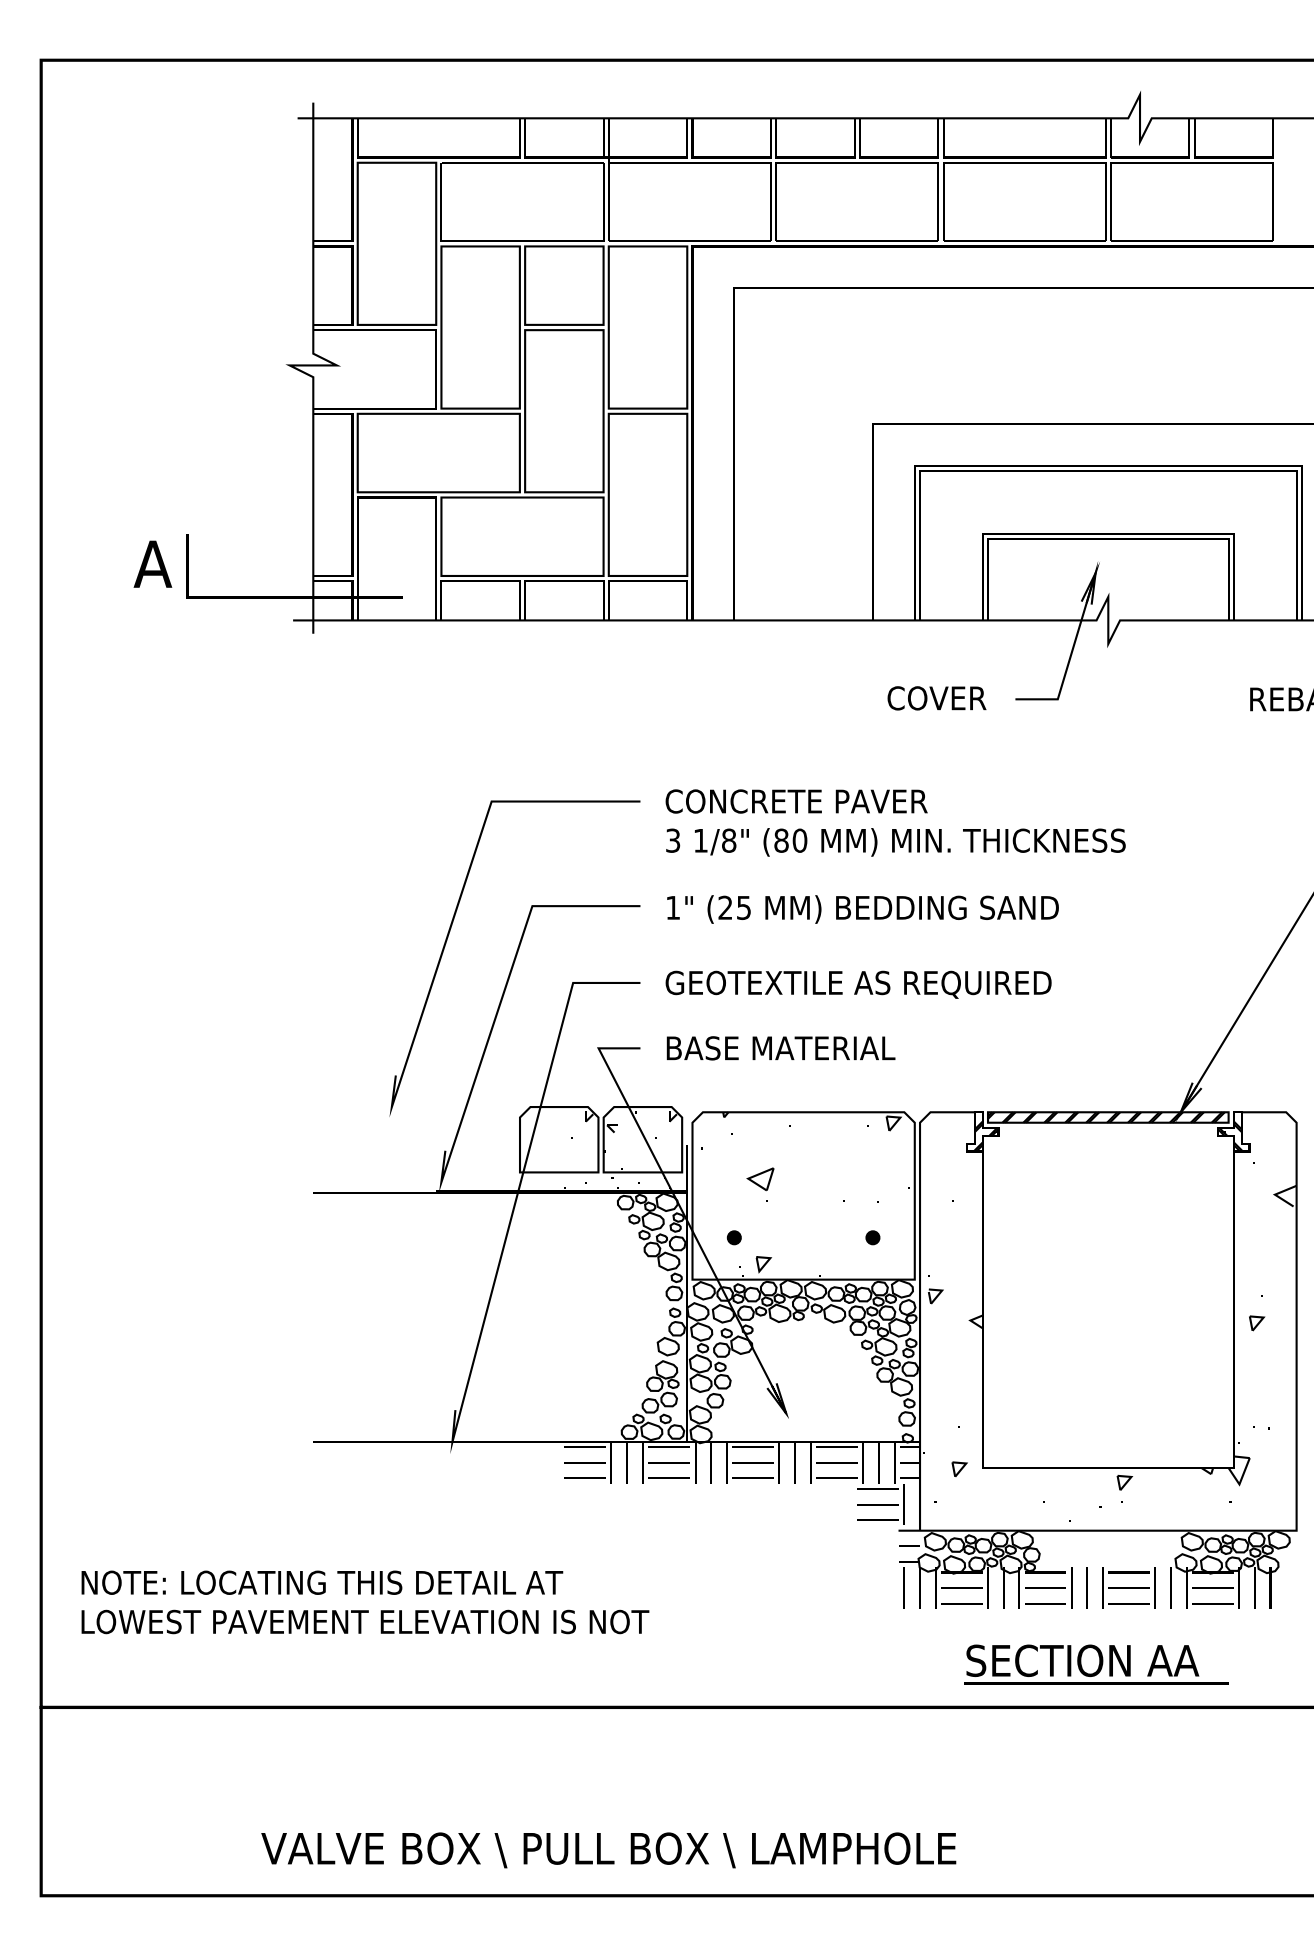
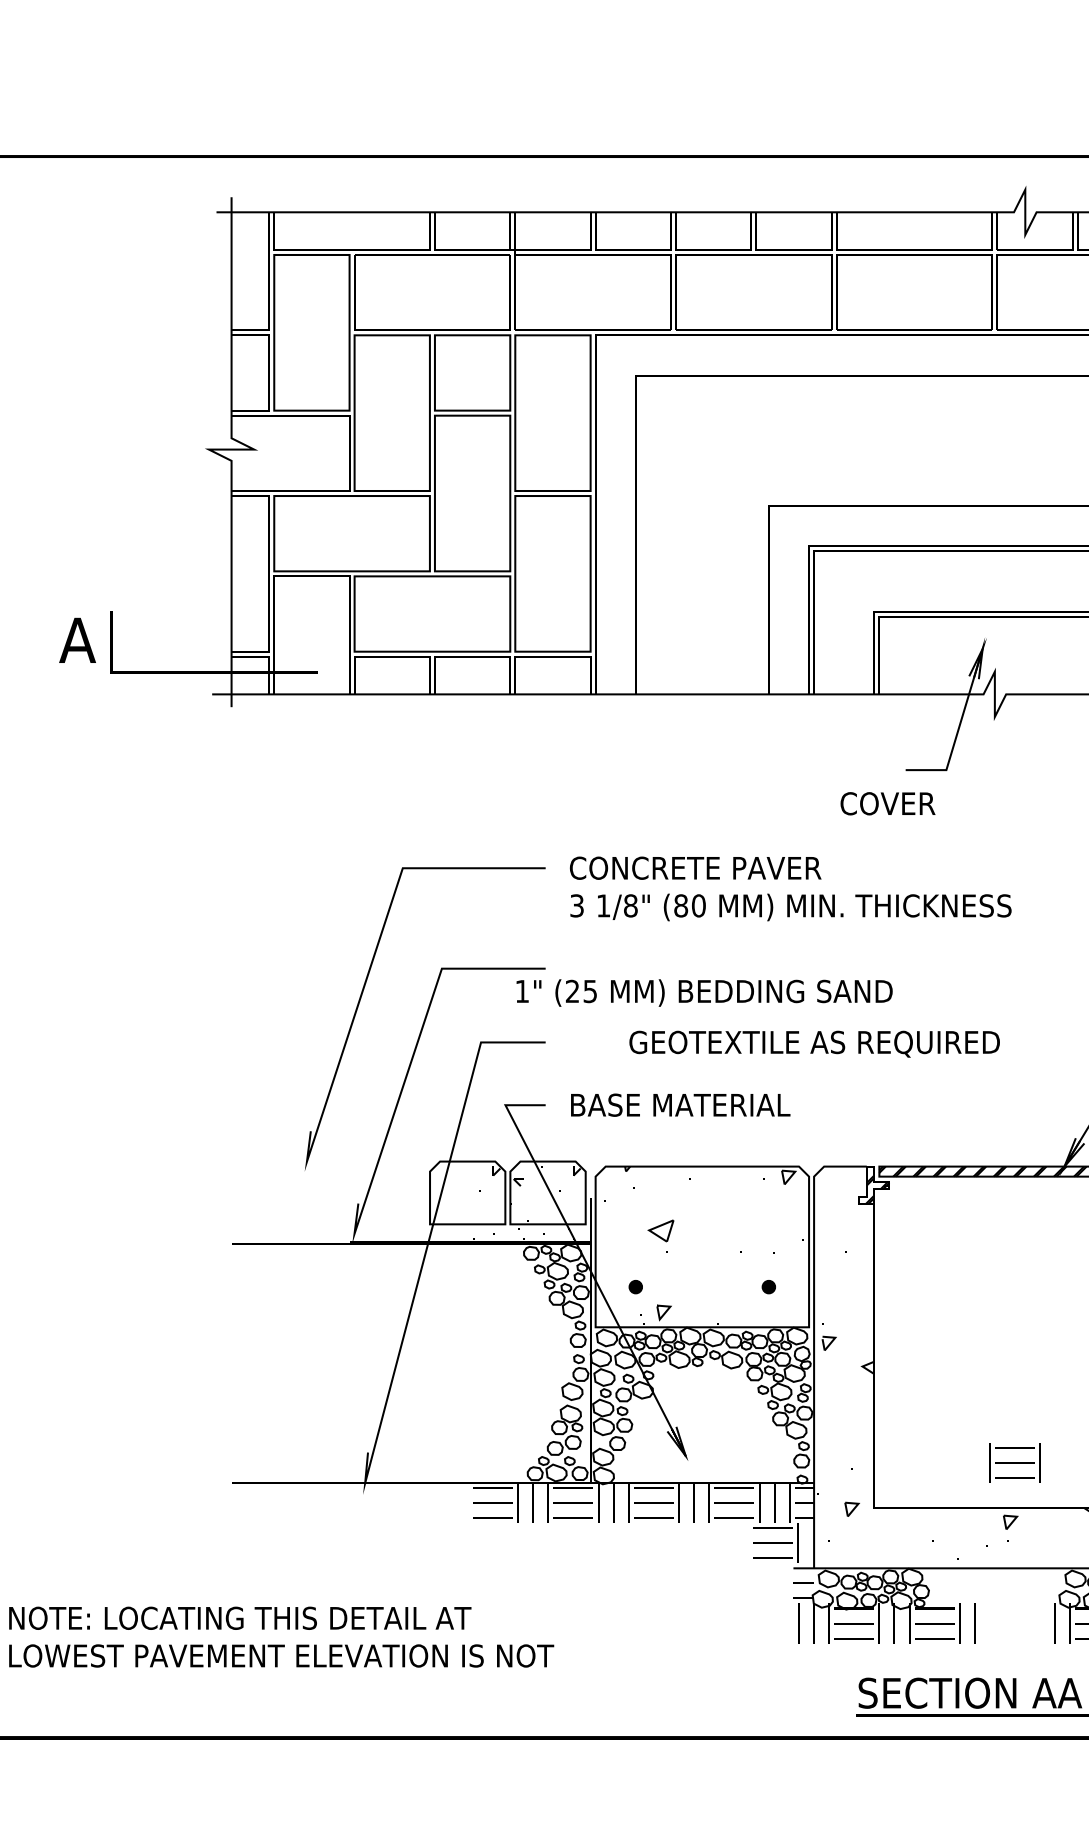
text: (936, 698) -> (887, 803), moved
text: (862, 909) -> (704, 993), moved
text: (858, 984) -> (814, 1043), moved
part: (1128, 1587) -> (1014, 1462), moved

